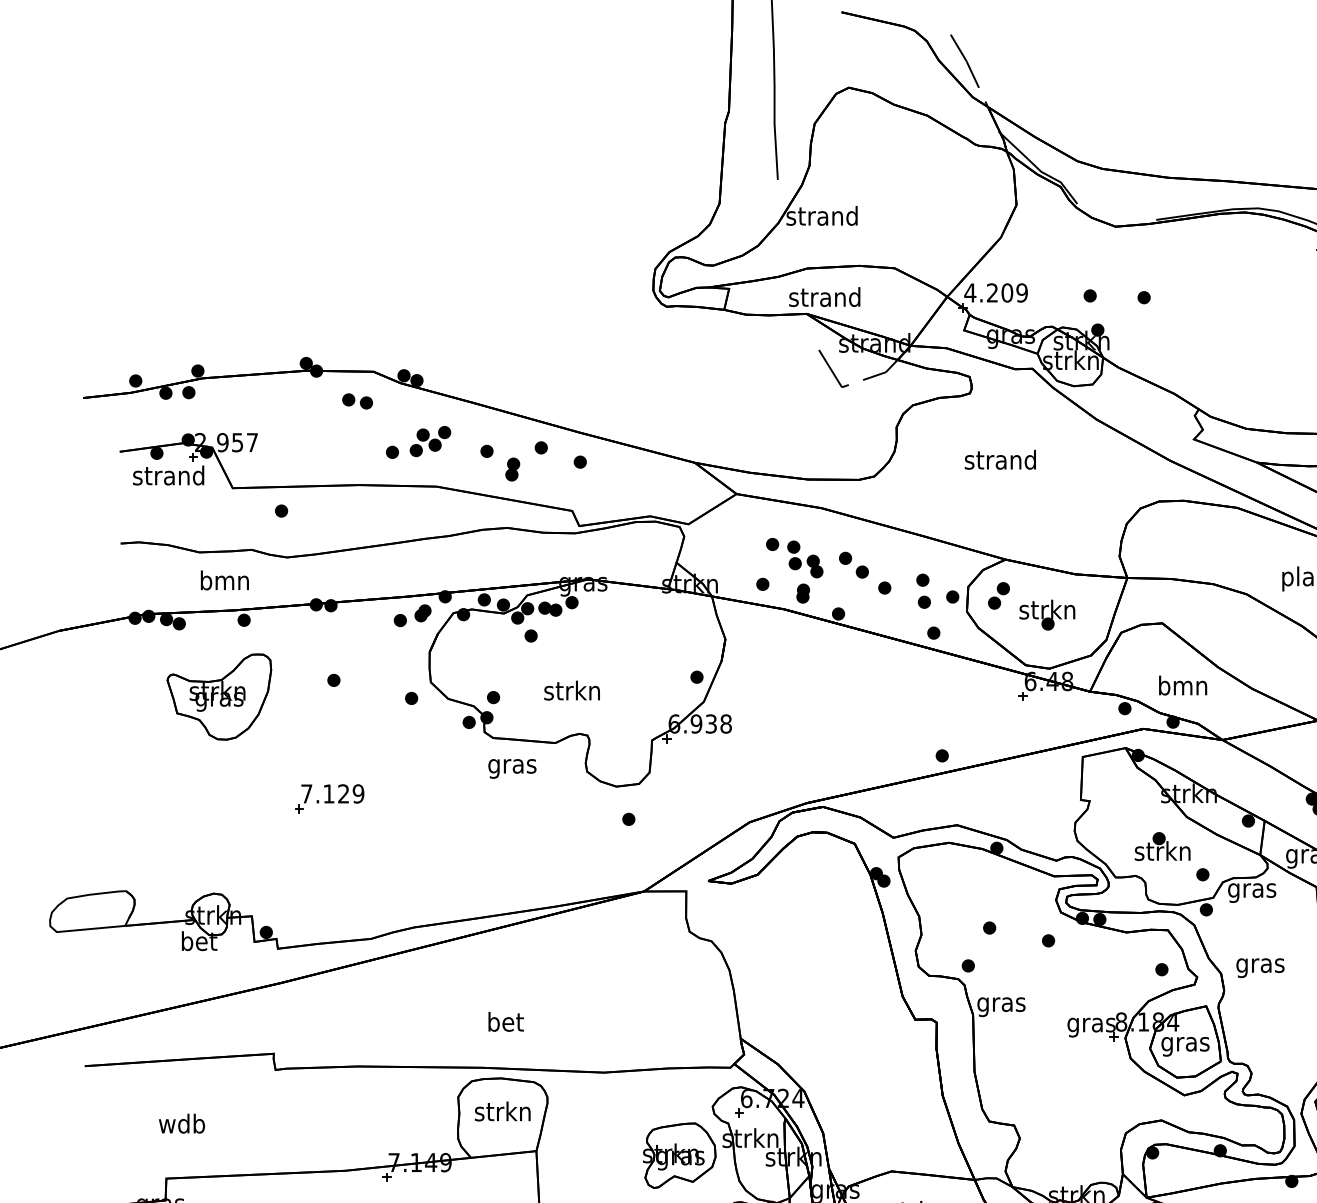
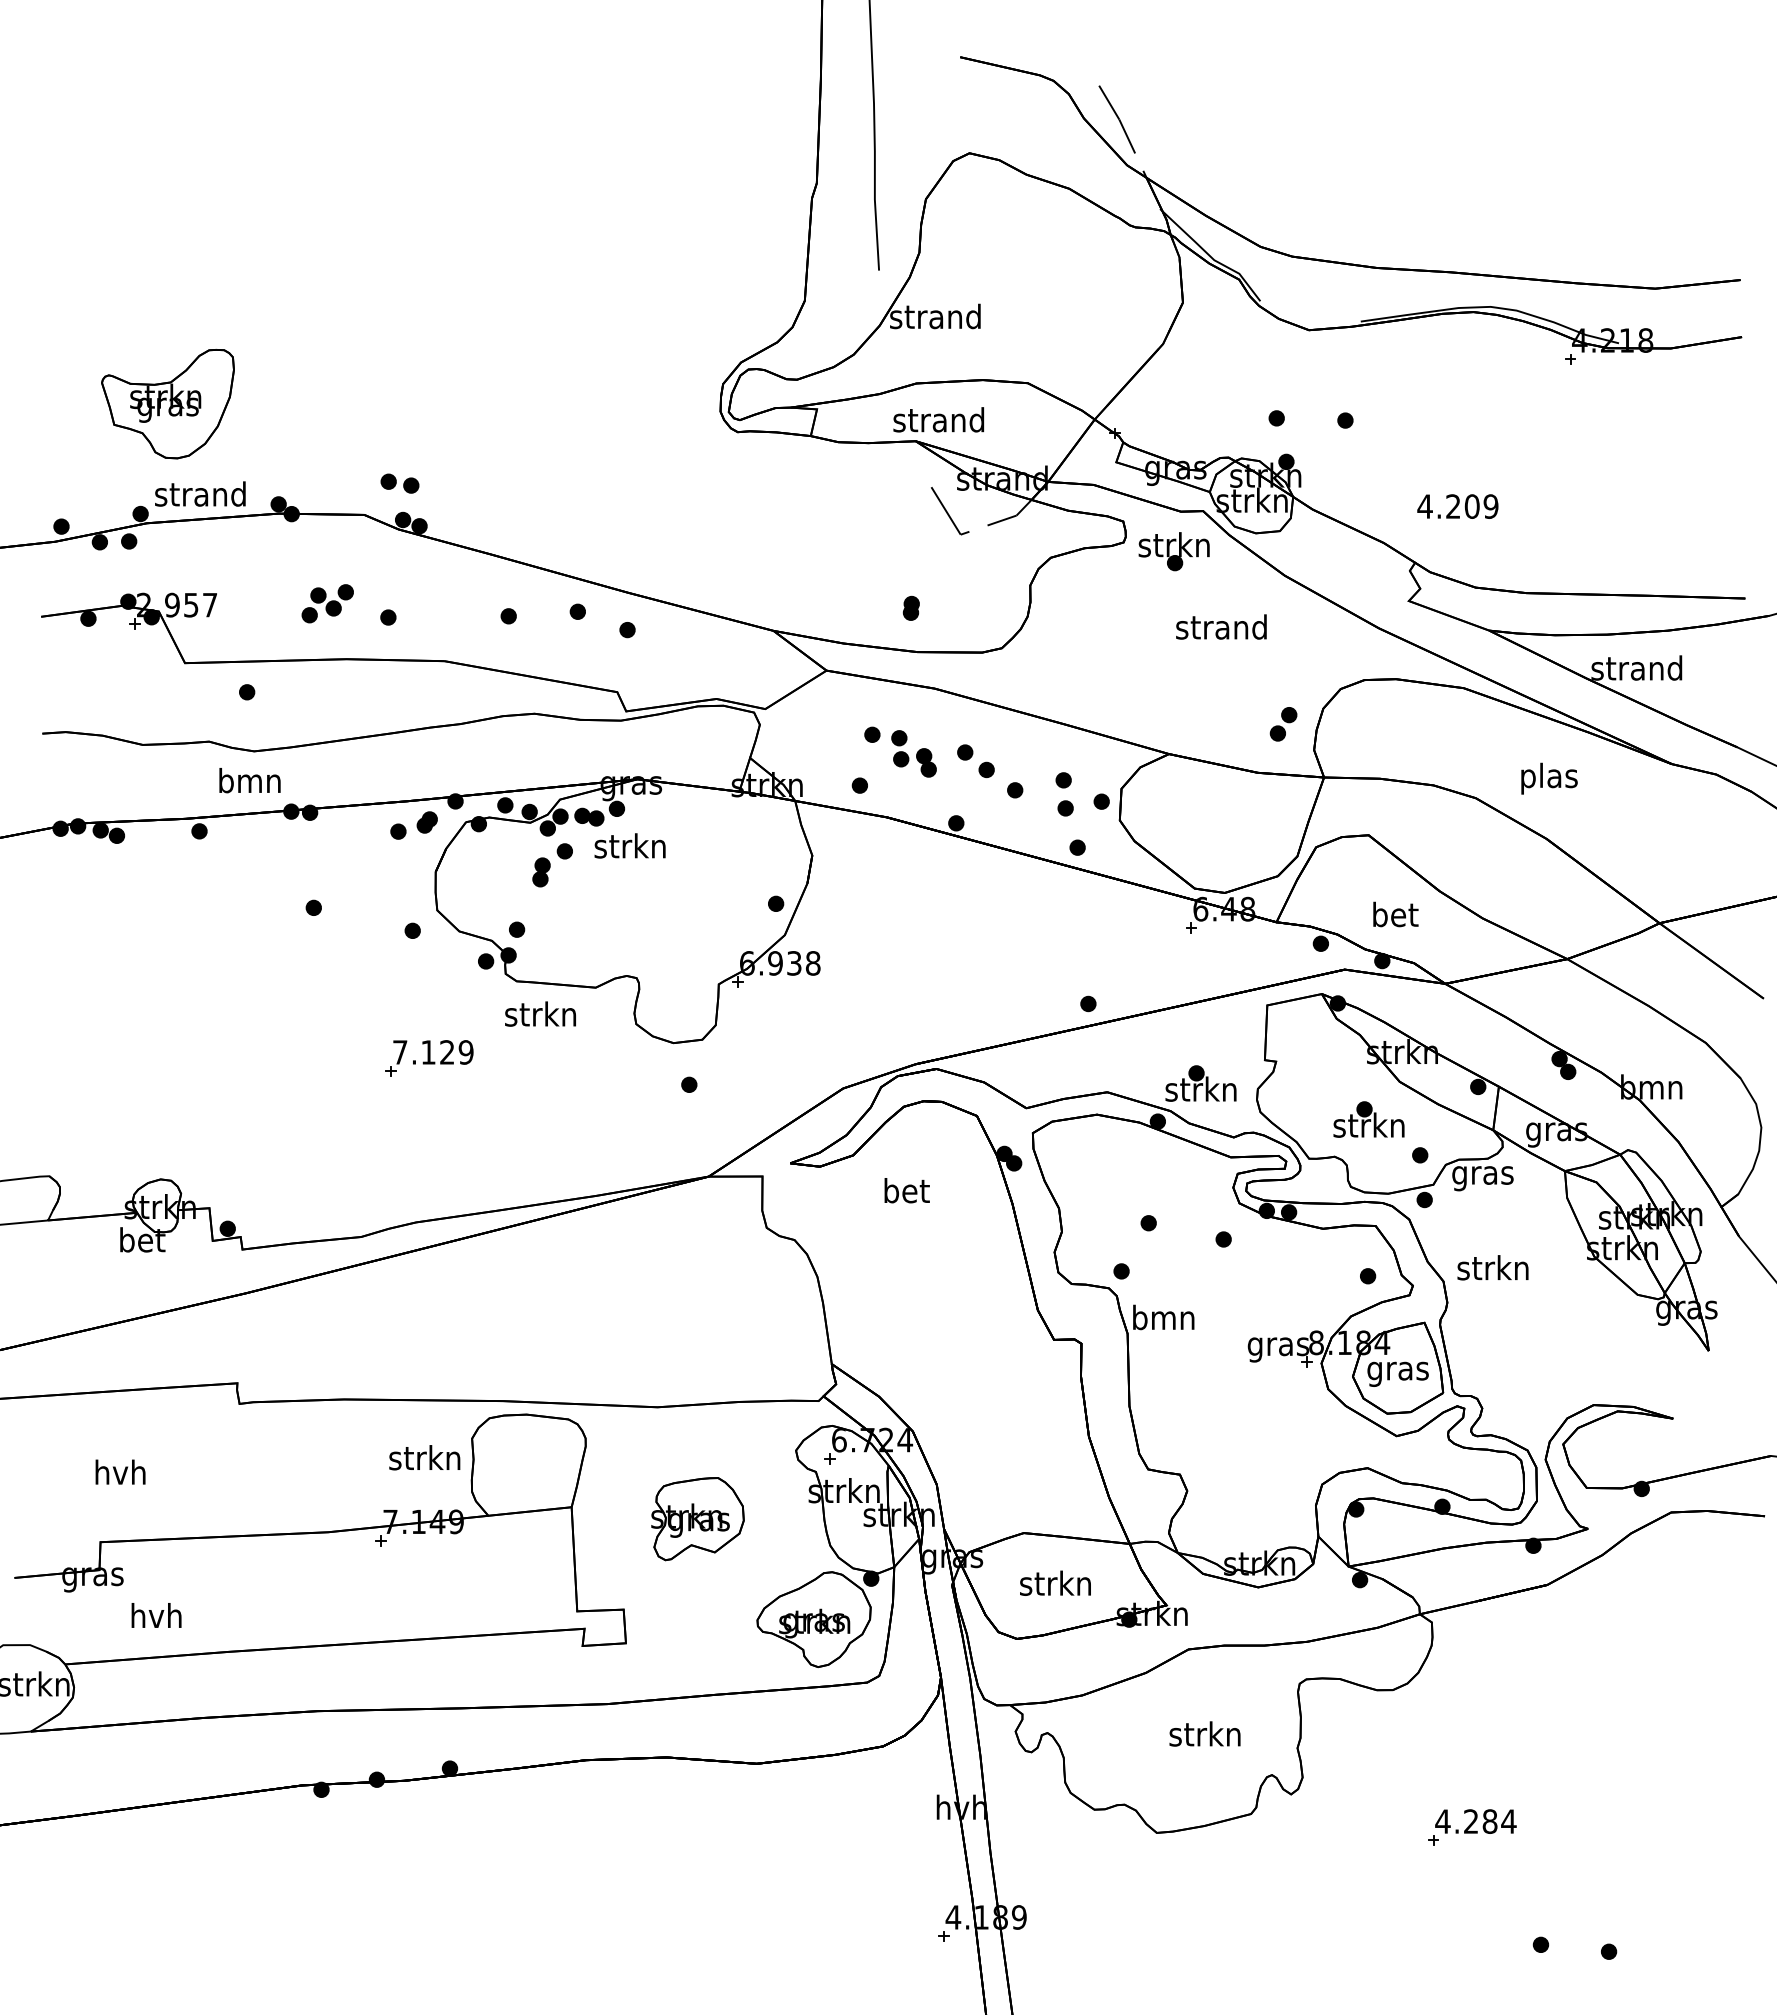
text: (995, 292) -> (1457, 506), moved
part: (357, 401) -> (399, 483), moved
part: (430, 441) -> (327, 603), moved
text: (1000, 459) -> (1221, 626), moved
part: (512, 469) -> (541, 872), moved
text: (168, 475) -> (200, 493), moved
text: (224, 580) -> (249, 780), moved
part: (802, 592) -> (910, 607), moved
part: (998, 596) -> (1283, 724), moved
part: (1046, 614) -> (1173, 551), moved
text: (1182, 685) -> (1394, 914), bmn -> bet
text: (571, 690) -> (629, 845), moved
part: (218, 697) -> (167, 404), moved
text: (511, 766) -> (540, 1017), gras -> strkn
part: (329, 798) -> (429, 1058), moved
part: (1030, 818) -> (1200, 1083), added
text: (1259, 965) -> (1492, 1270), gras -> strkn
text: (1001, 1004) -> (1163, 1320), gras -> bmn
text: (505, 1021) -> (906, 1190), moved
text: (502, 1111) -> (424, 1457), moved
text: (182, 1123) -> (120, 1471), wdb -> hvh
part: (679, 1156) -> (697, 1519), moved

